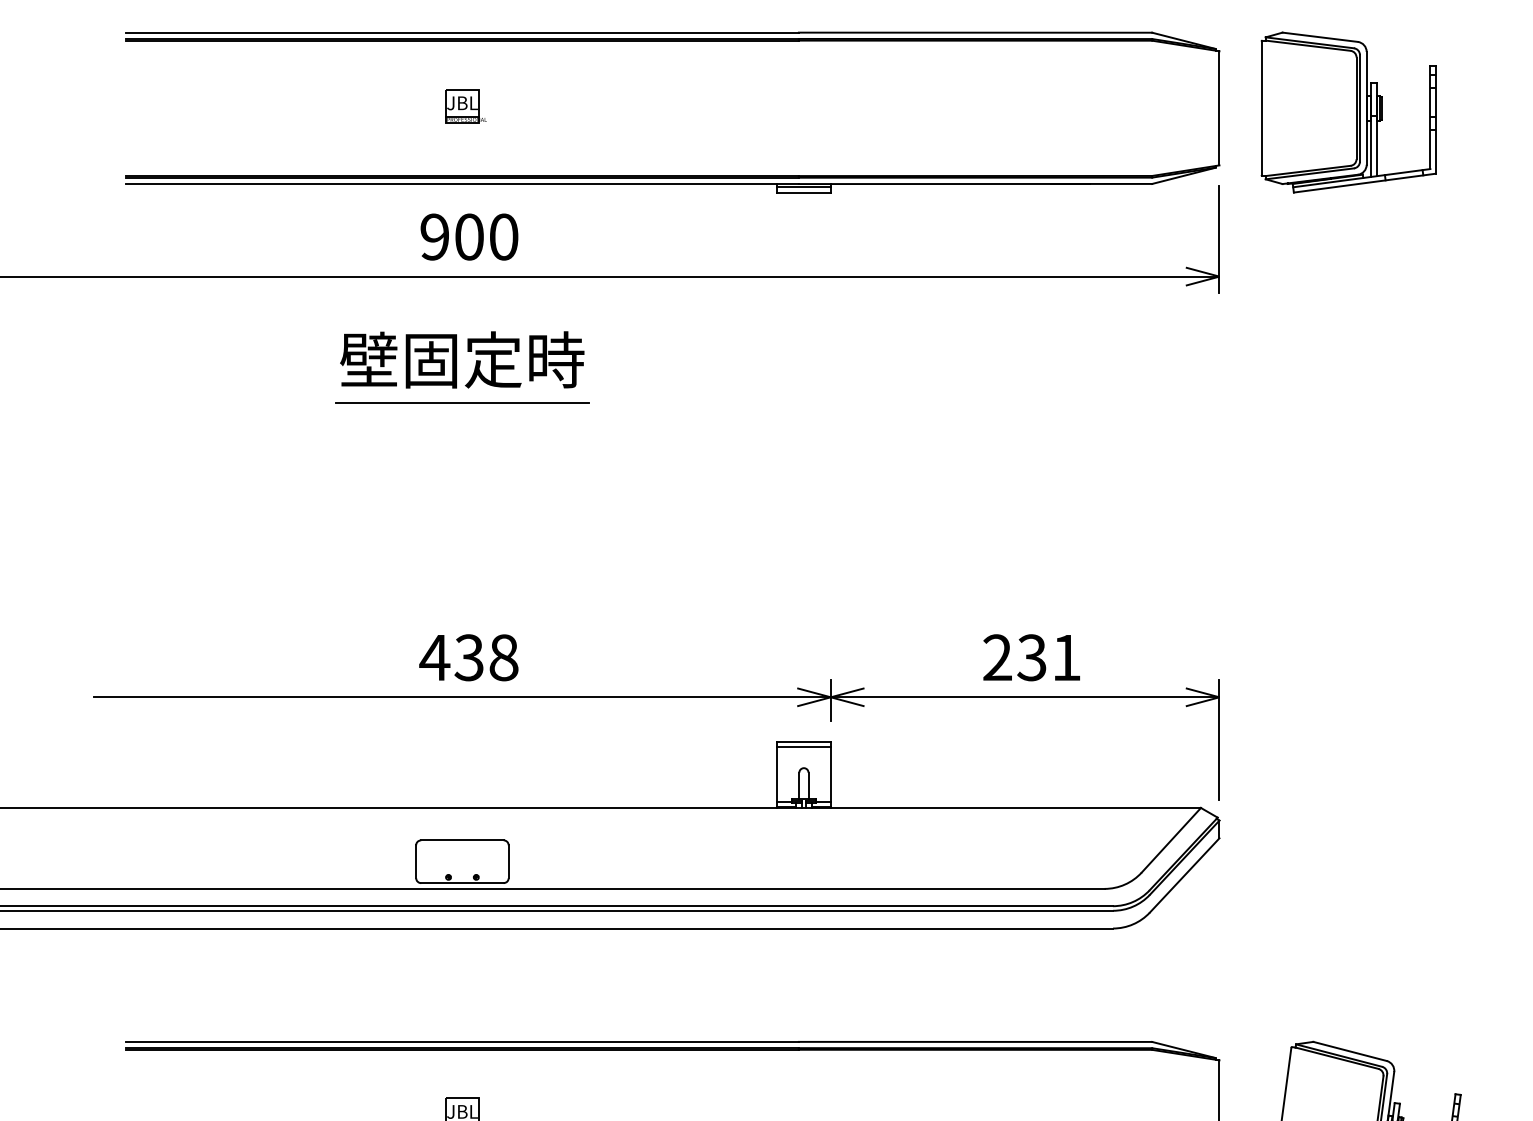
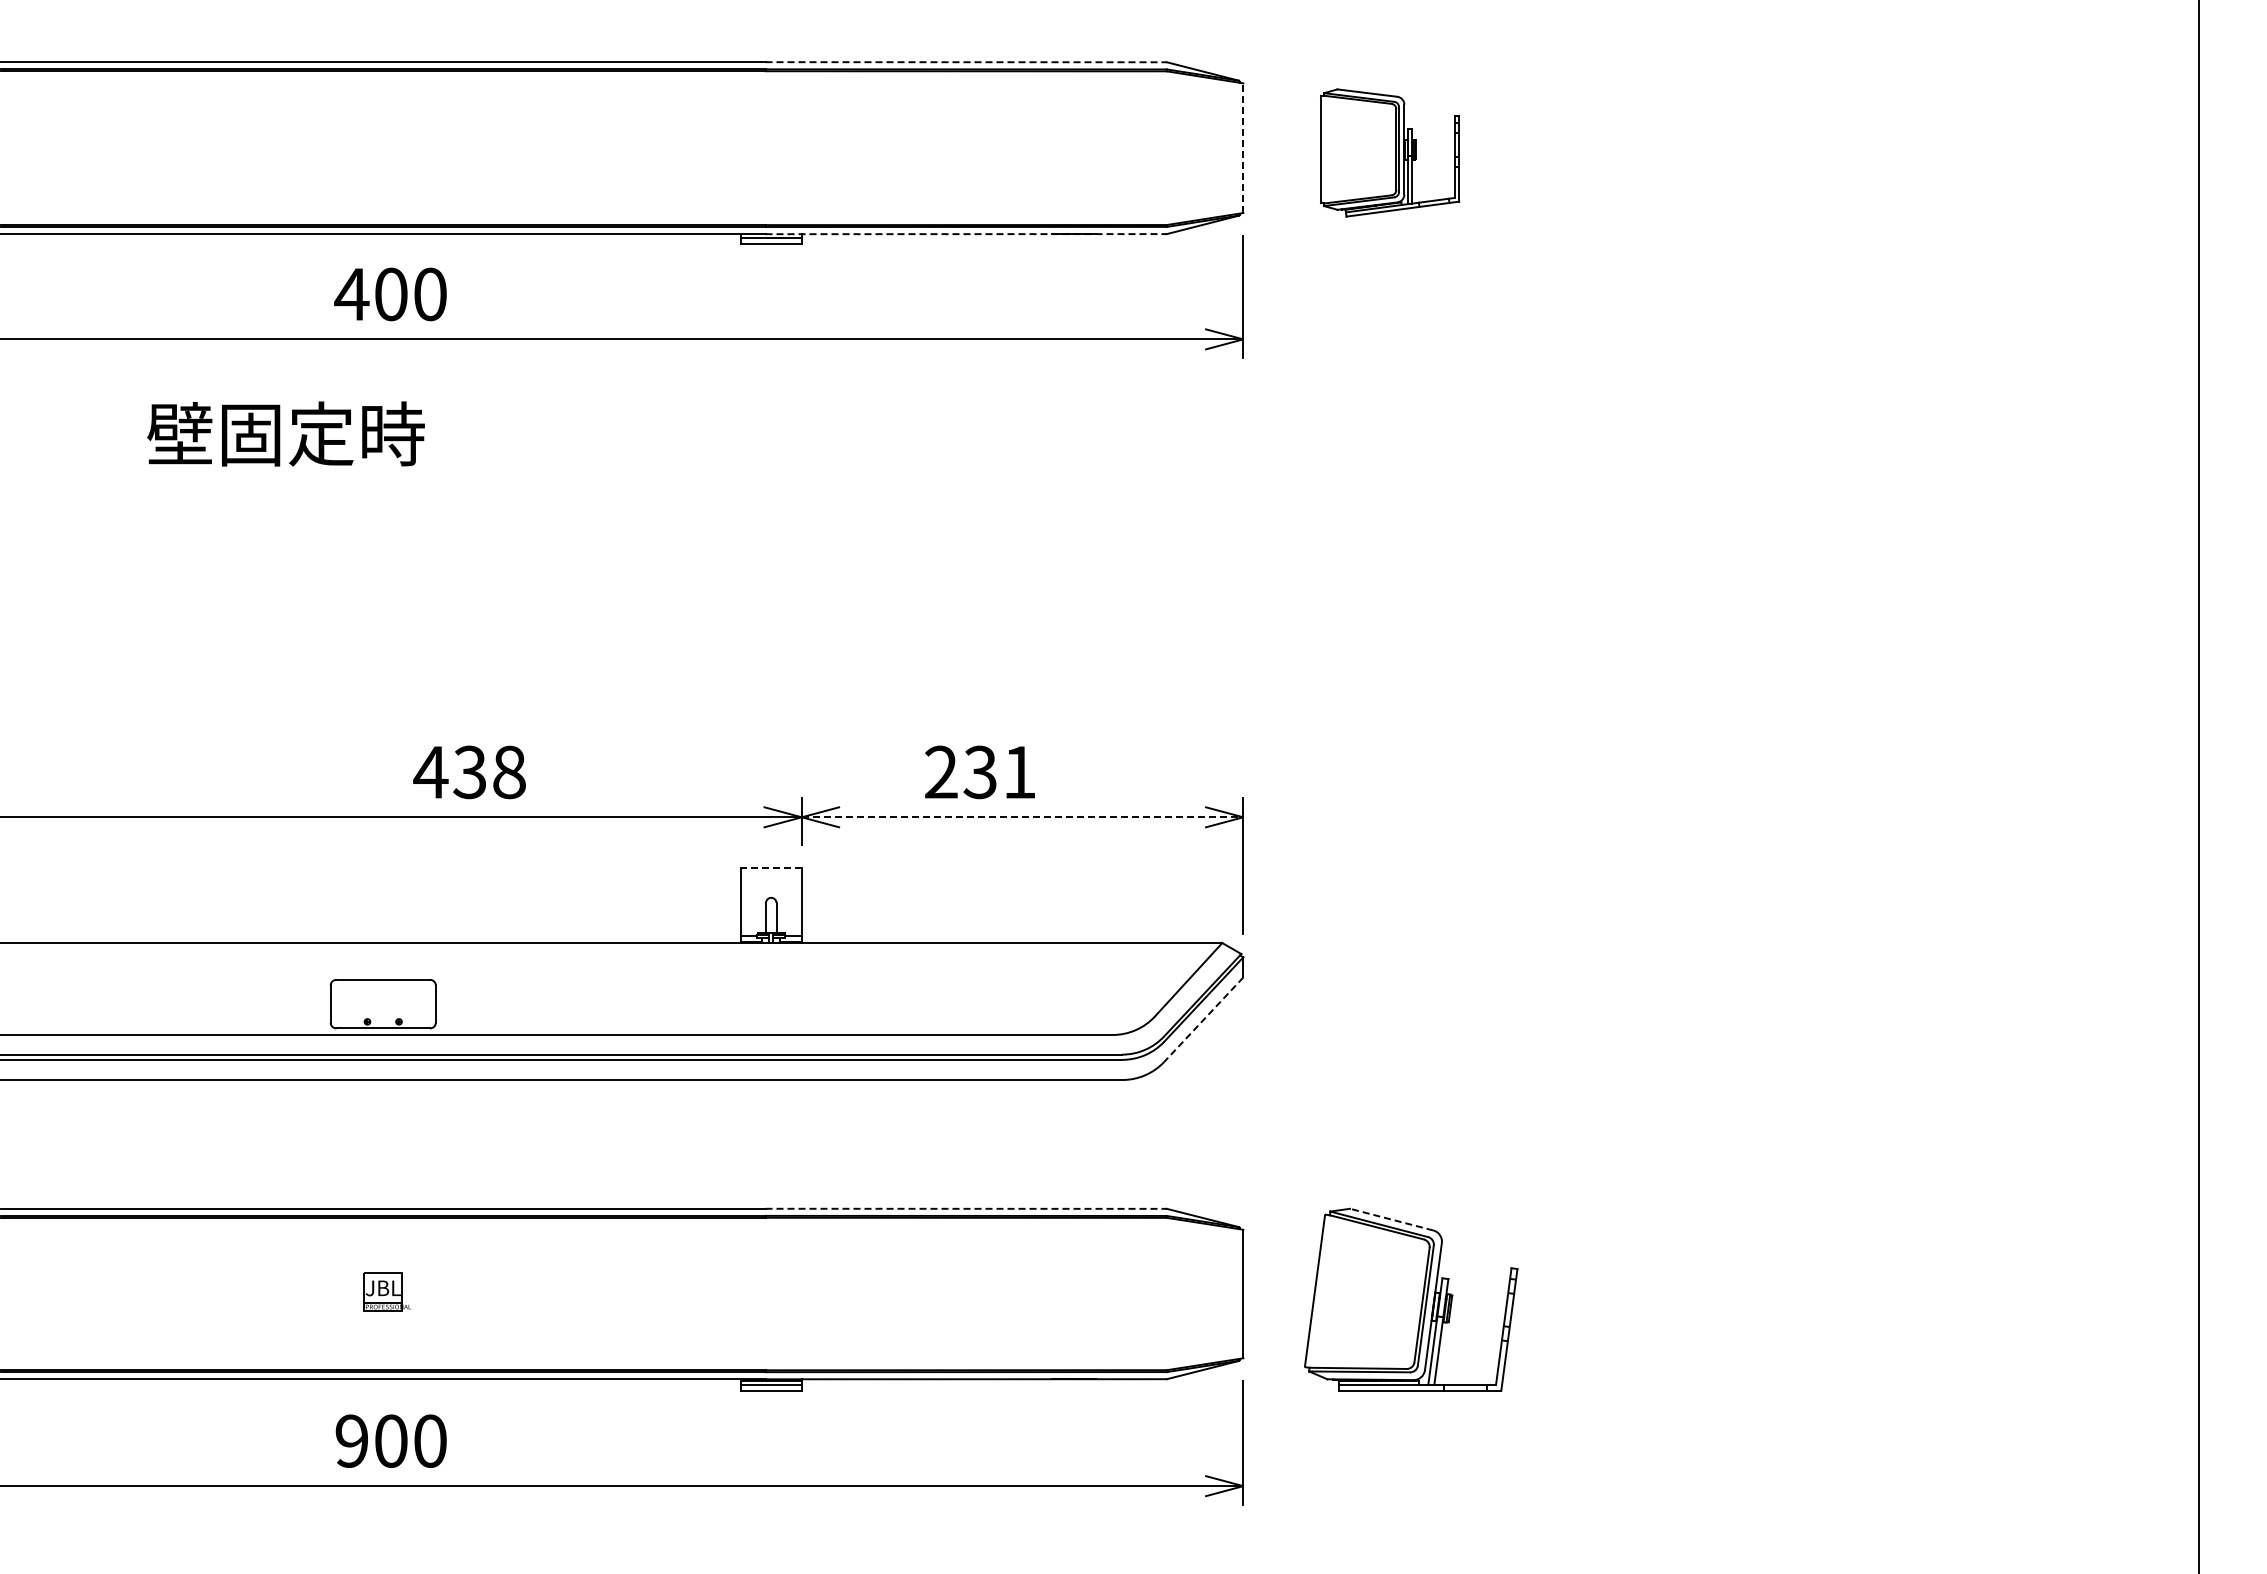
line: (975, 32) -> (966, 62), solid -> dashed
part: (465, 105) -> (386, 145), removed
line: (1219, 108) -> (1243, 148), solid -> dashed
part: (1348, 112) -> (1389, 152), size x0.7
line: (975, 184) -> (966, 234), solid -> dashed
text: (434, 237) -> (351, 294), 900 -> 400
text: (461, 359) -> (285, 433), moved
line: (461, 402) -> (382, 482), removed
text: (468, 657) -> (469, 772), moved
text: (1031, 657) -> (979, 772), moved
line: (1025, 697) -> (1022, 817), solid -> dashed
line: (804, 741) -> (771, 867), solid -> dashed
line: (803, 746) -> (770, 873), removed
line: (1184, 875) -> (1203, 1019), solid -> dashed
line: (975, 1041) -> (966, 1208), solid -> dashed
line: (1349, 1051) -> (1391, 1219), solid -> dashed

